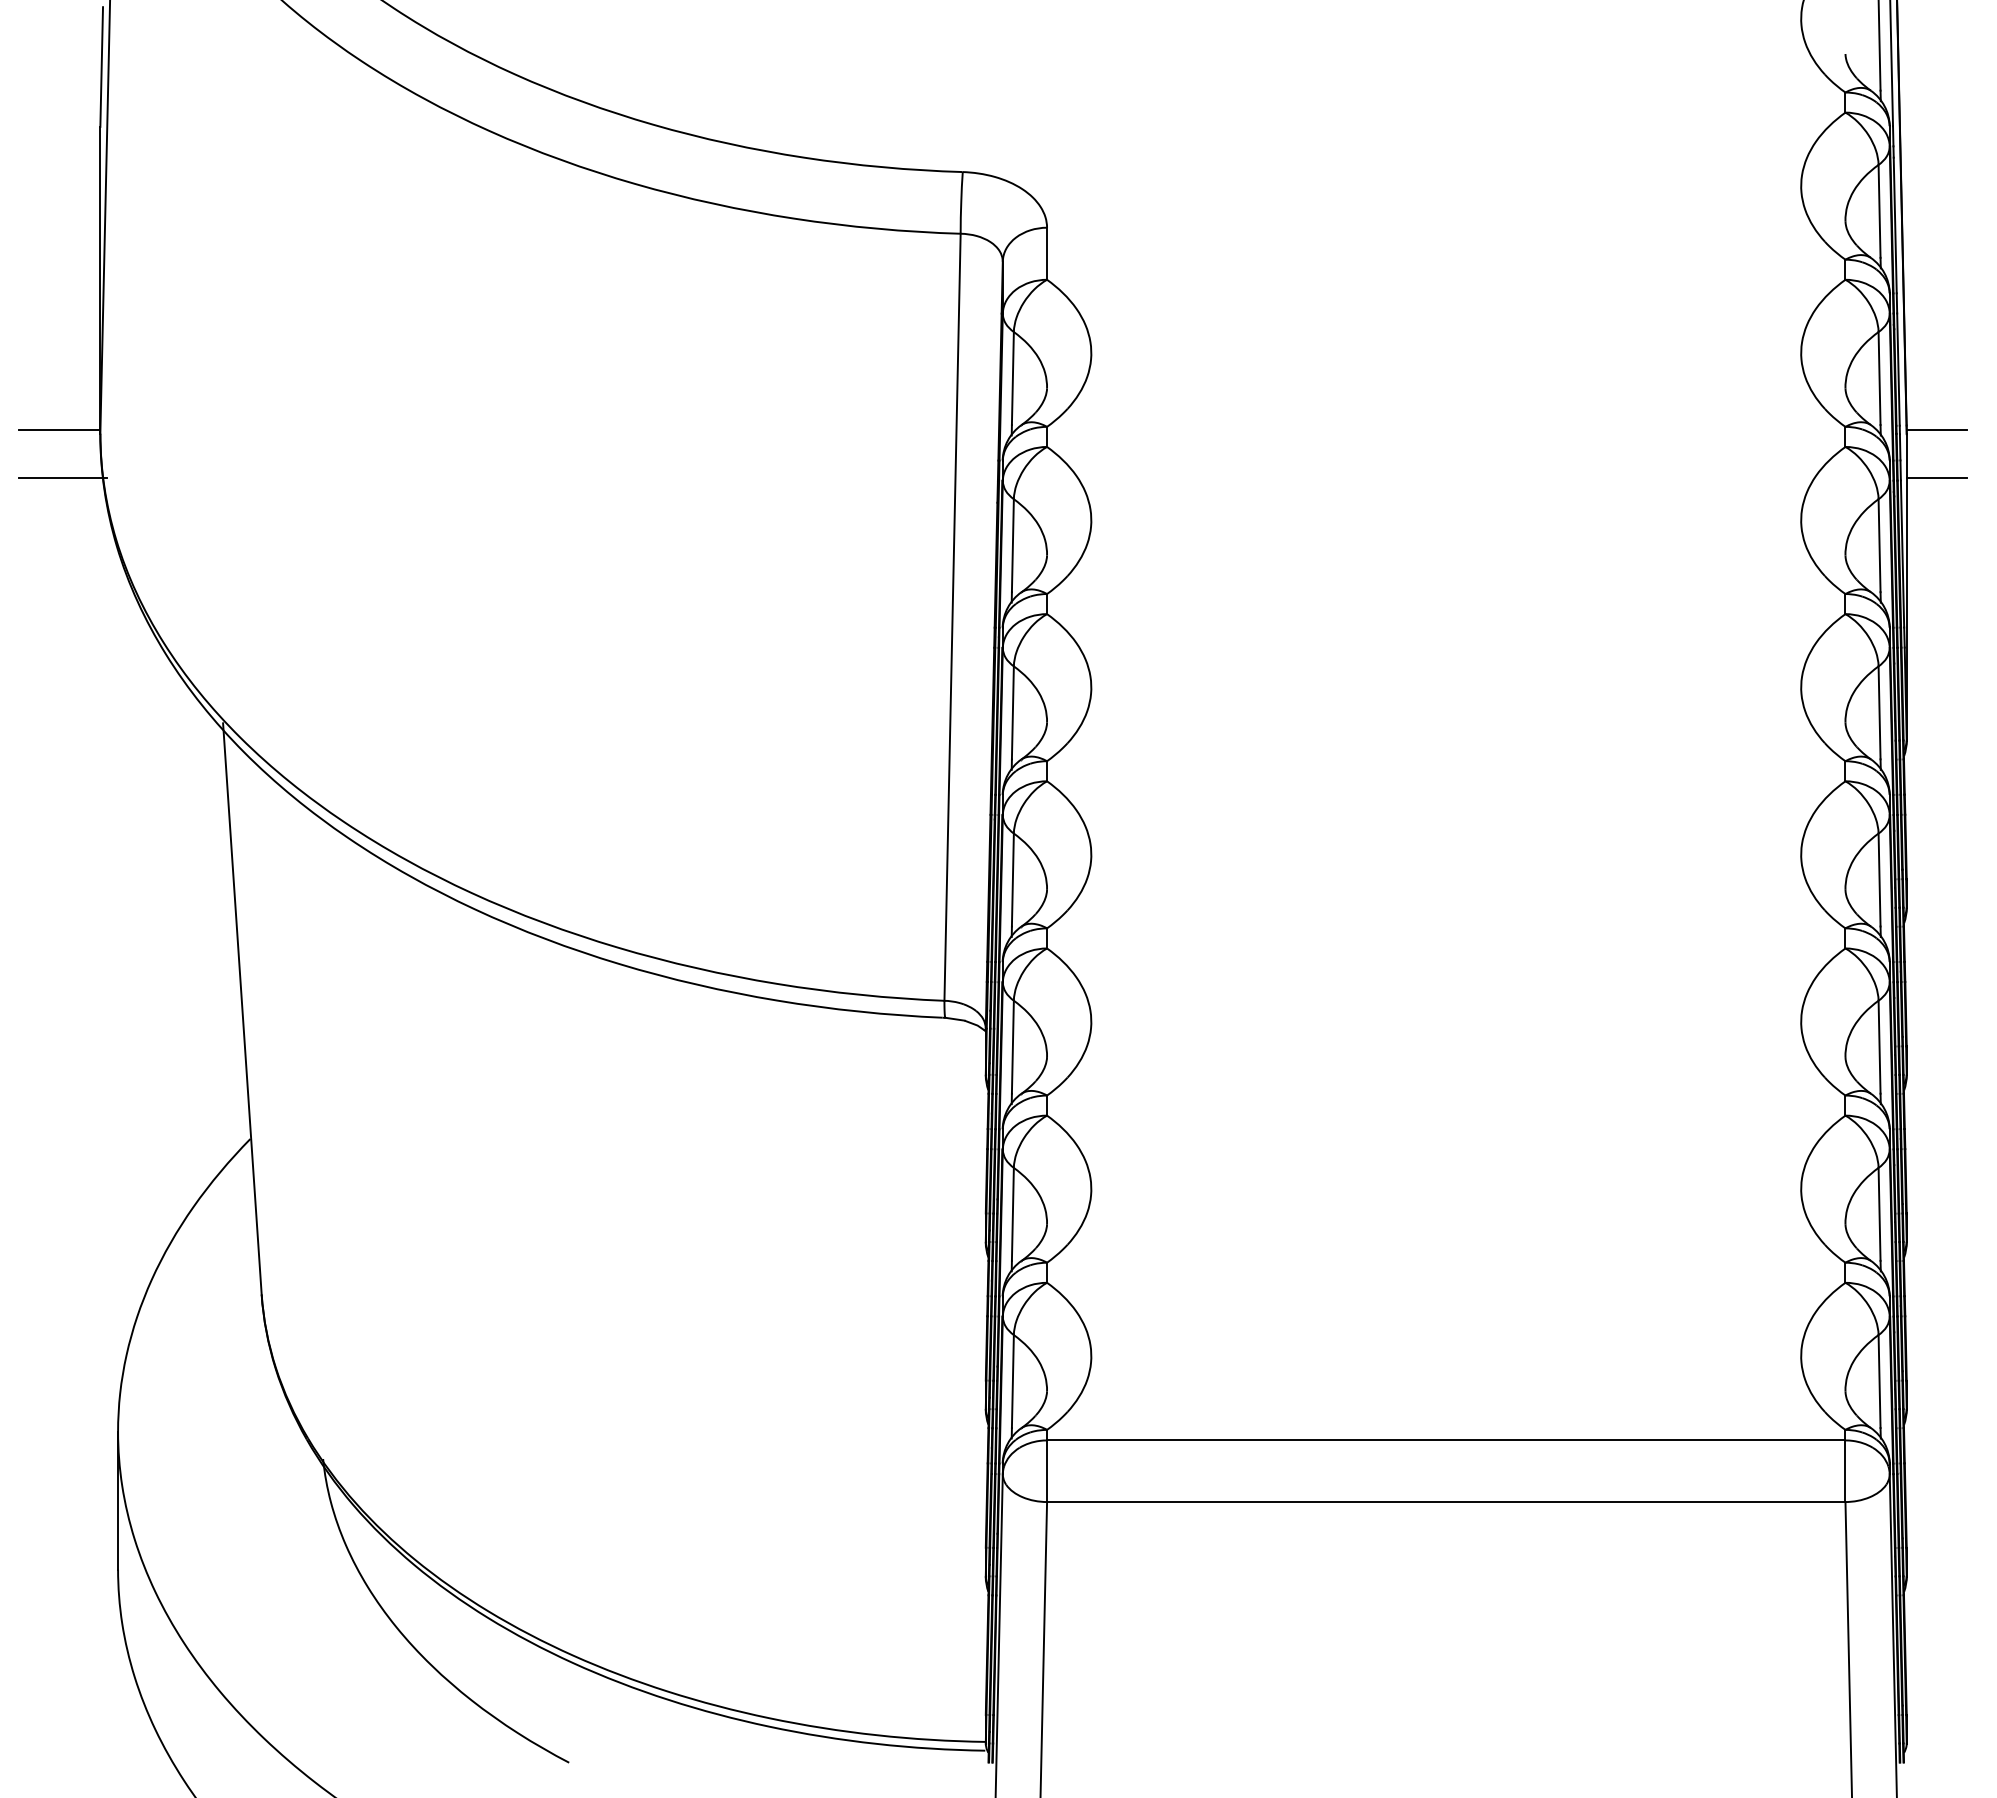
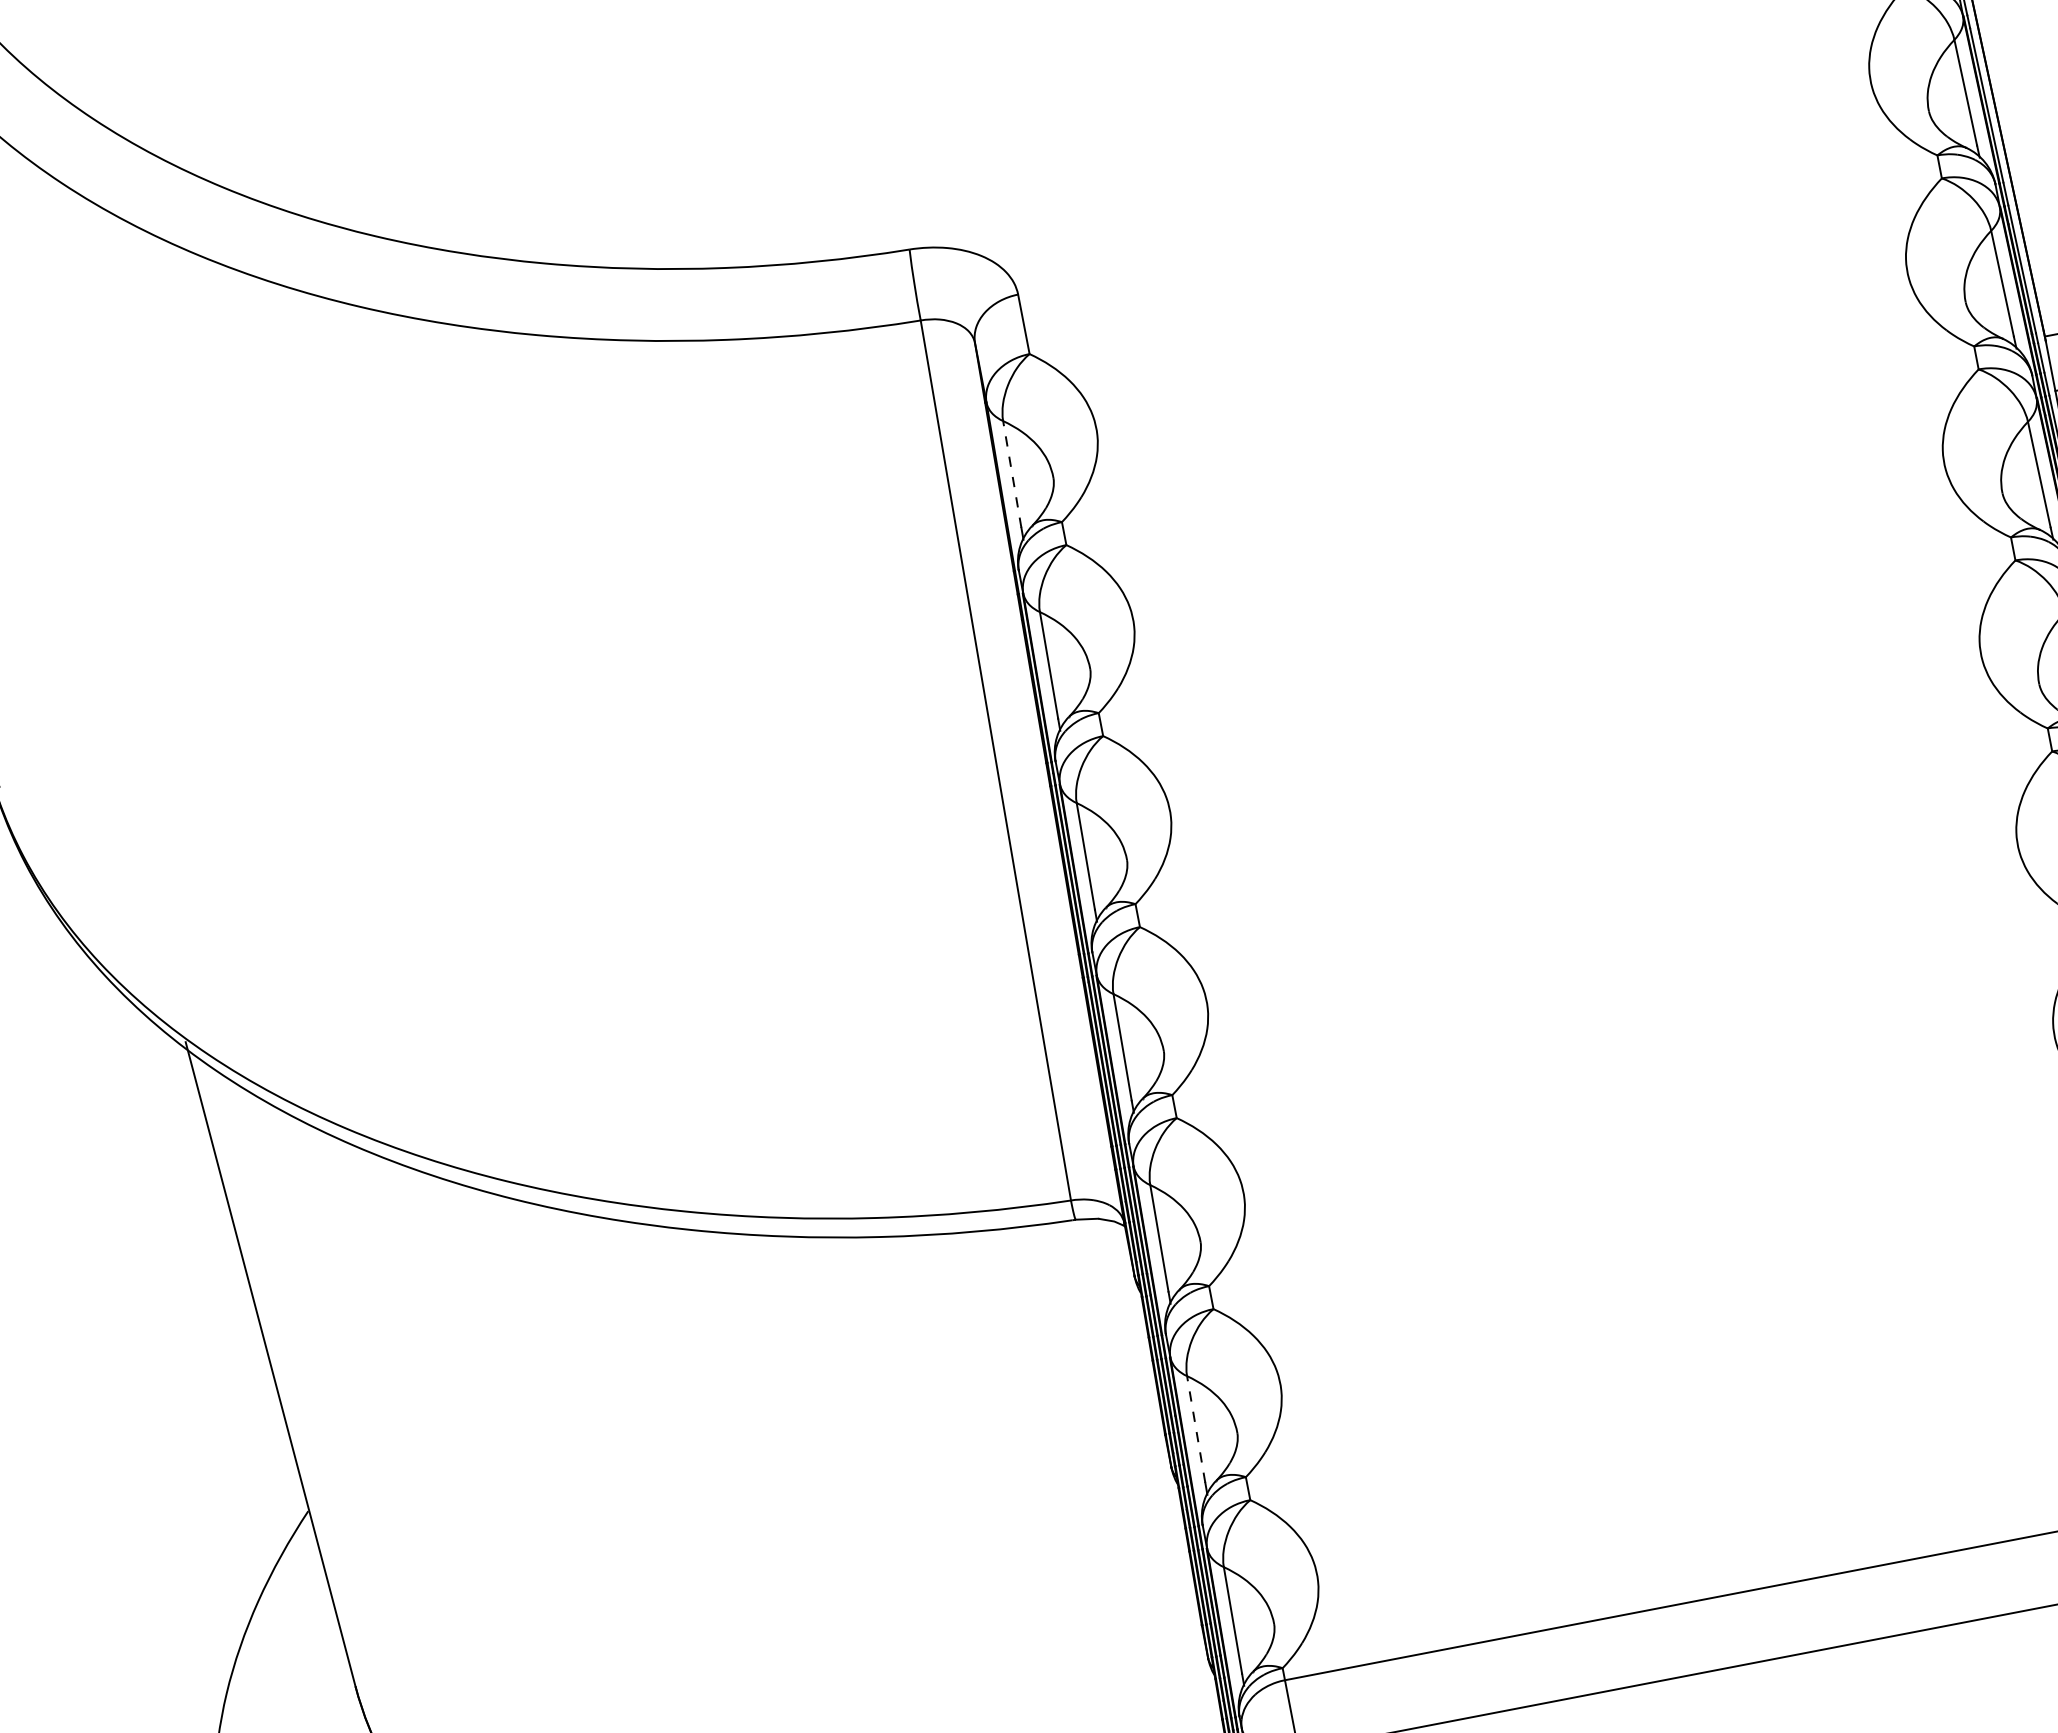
line: (1012, 378) -> (1011, 474), solid -> dashed
line: (1012, 1213) -> (1195, 1428), solid -> dashed

